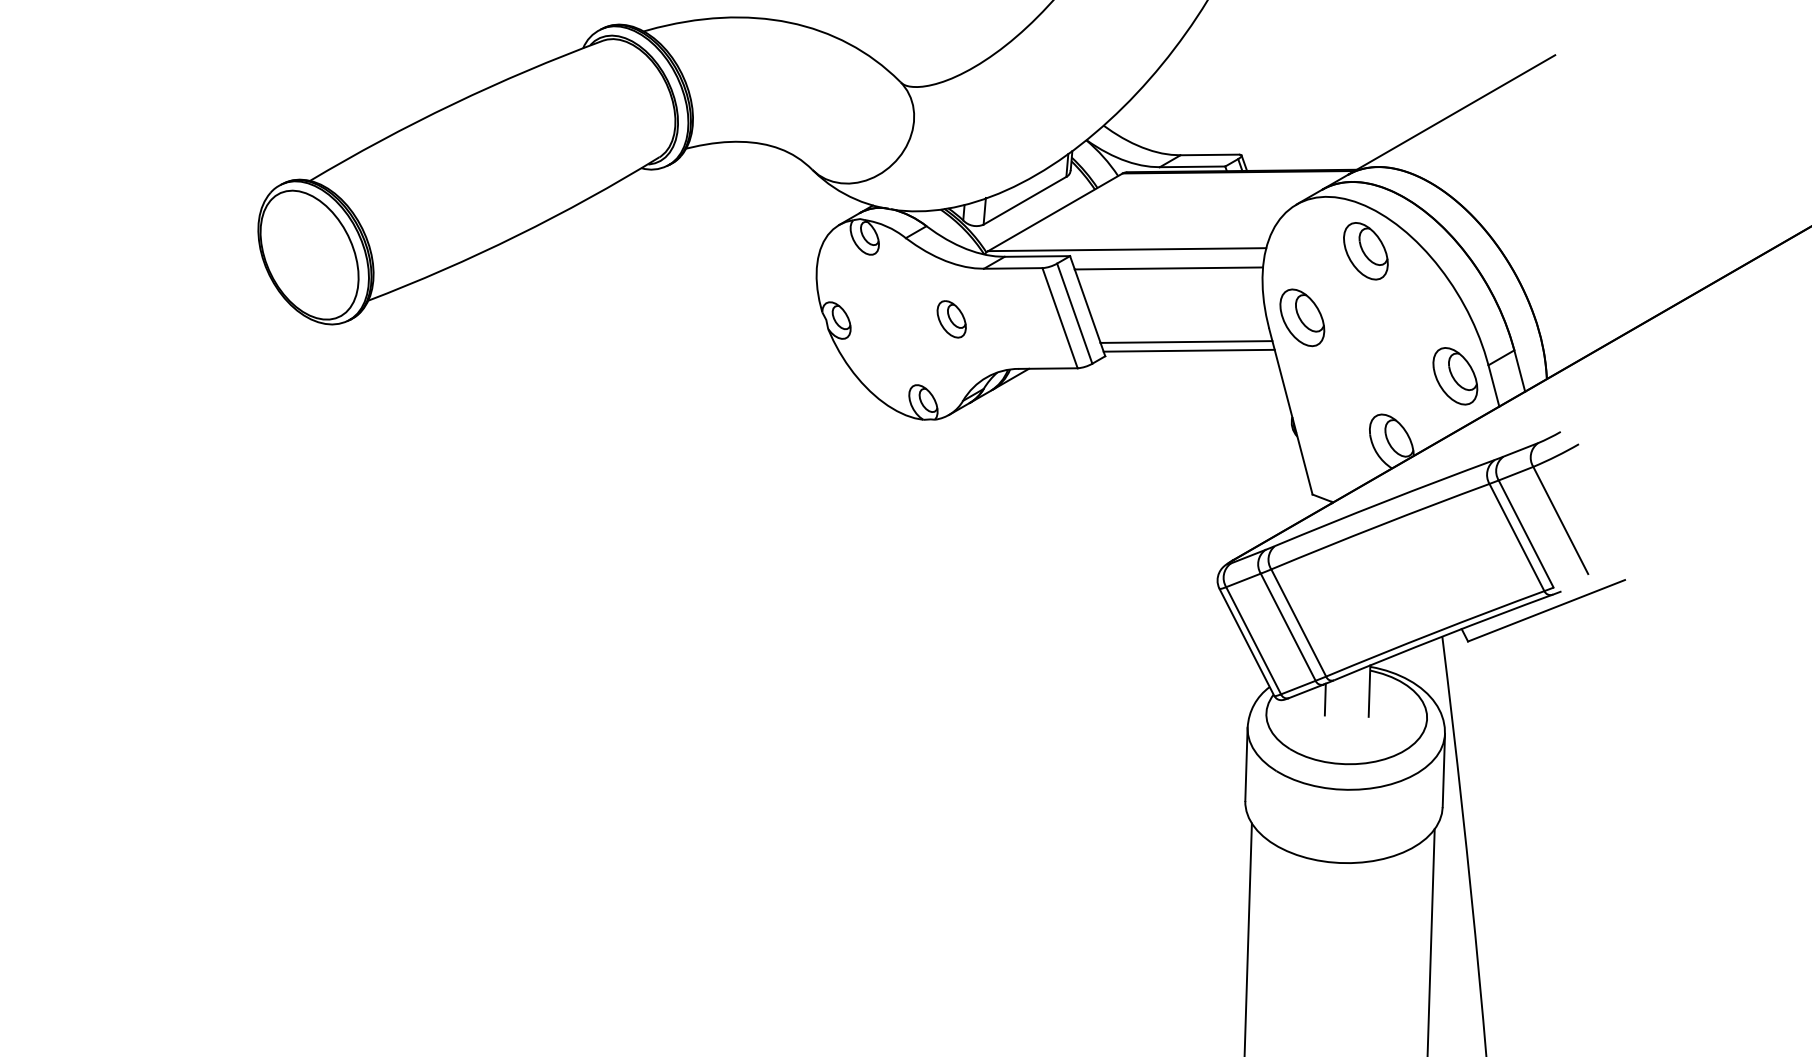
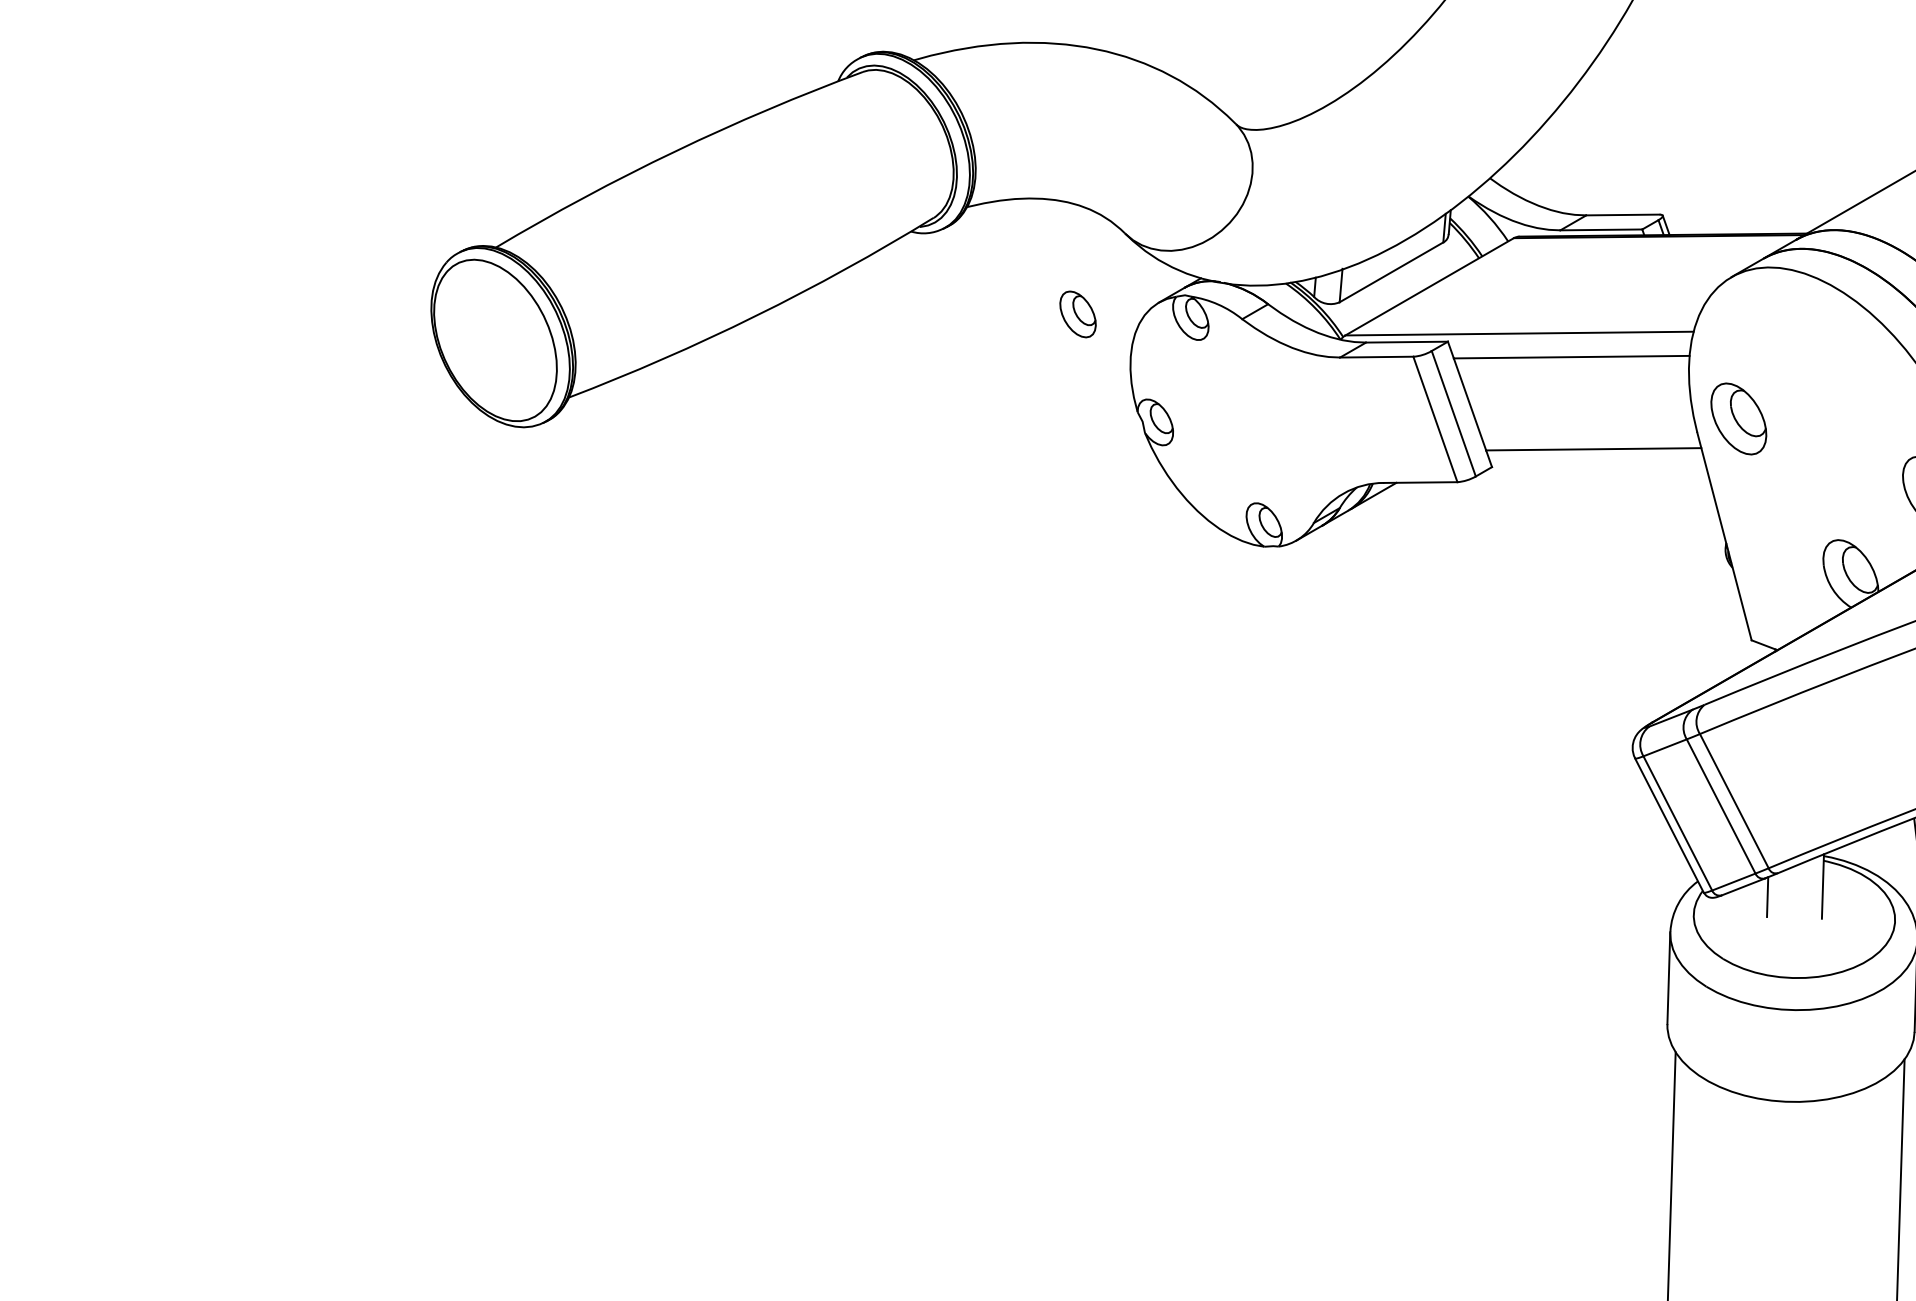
part: (1365, 251) -> (1817, 335), removed
part: (951, 319) -> (1077, 314), moved
line: (1188, 350) -> (1596, 459), removed

